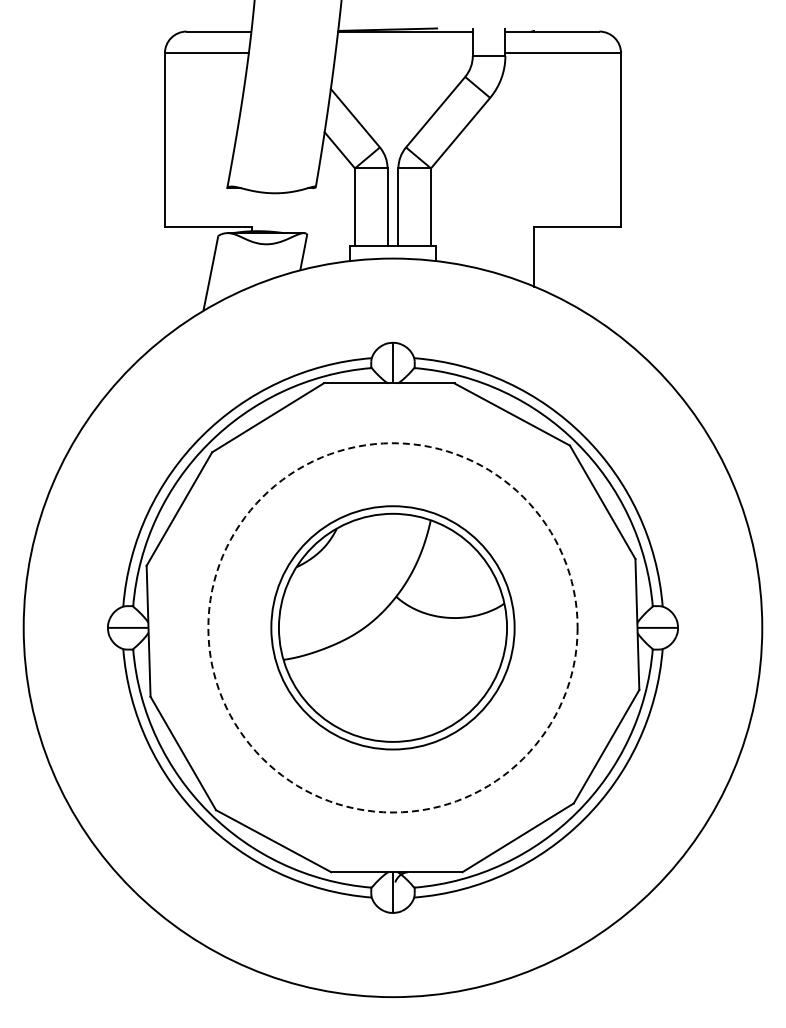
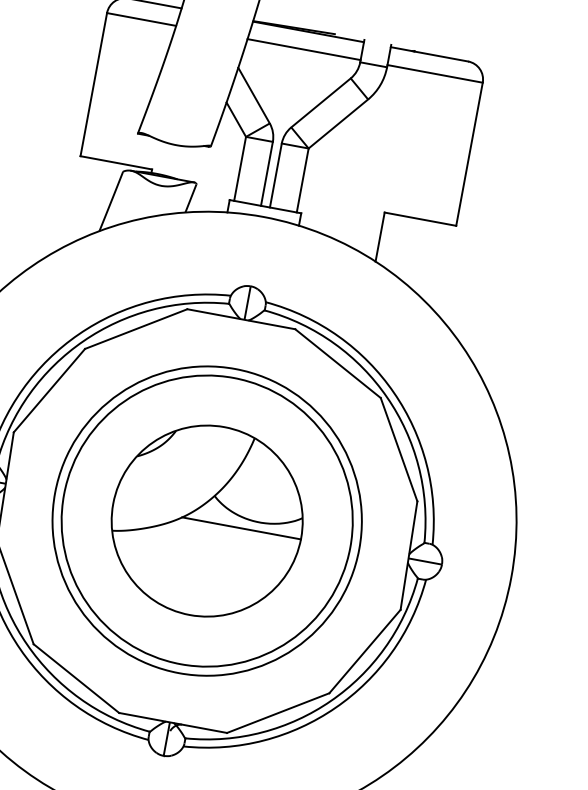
line: (403, 53) -> (303, 49), added
circle: (392, 627) -> (206, 520), dashed -> solid
circle: (392, 627) -> (206, 520), size x1.43
line: (434, 628) -> (241, 527), added

